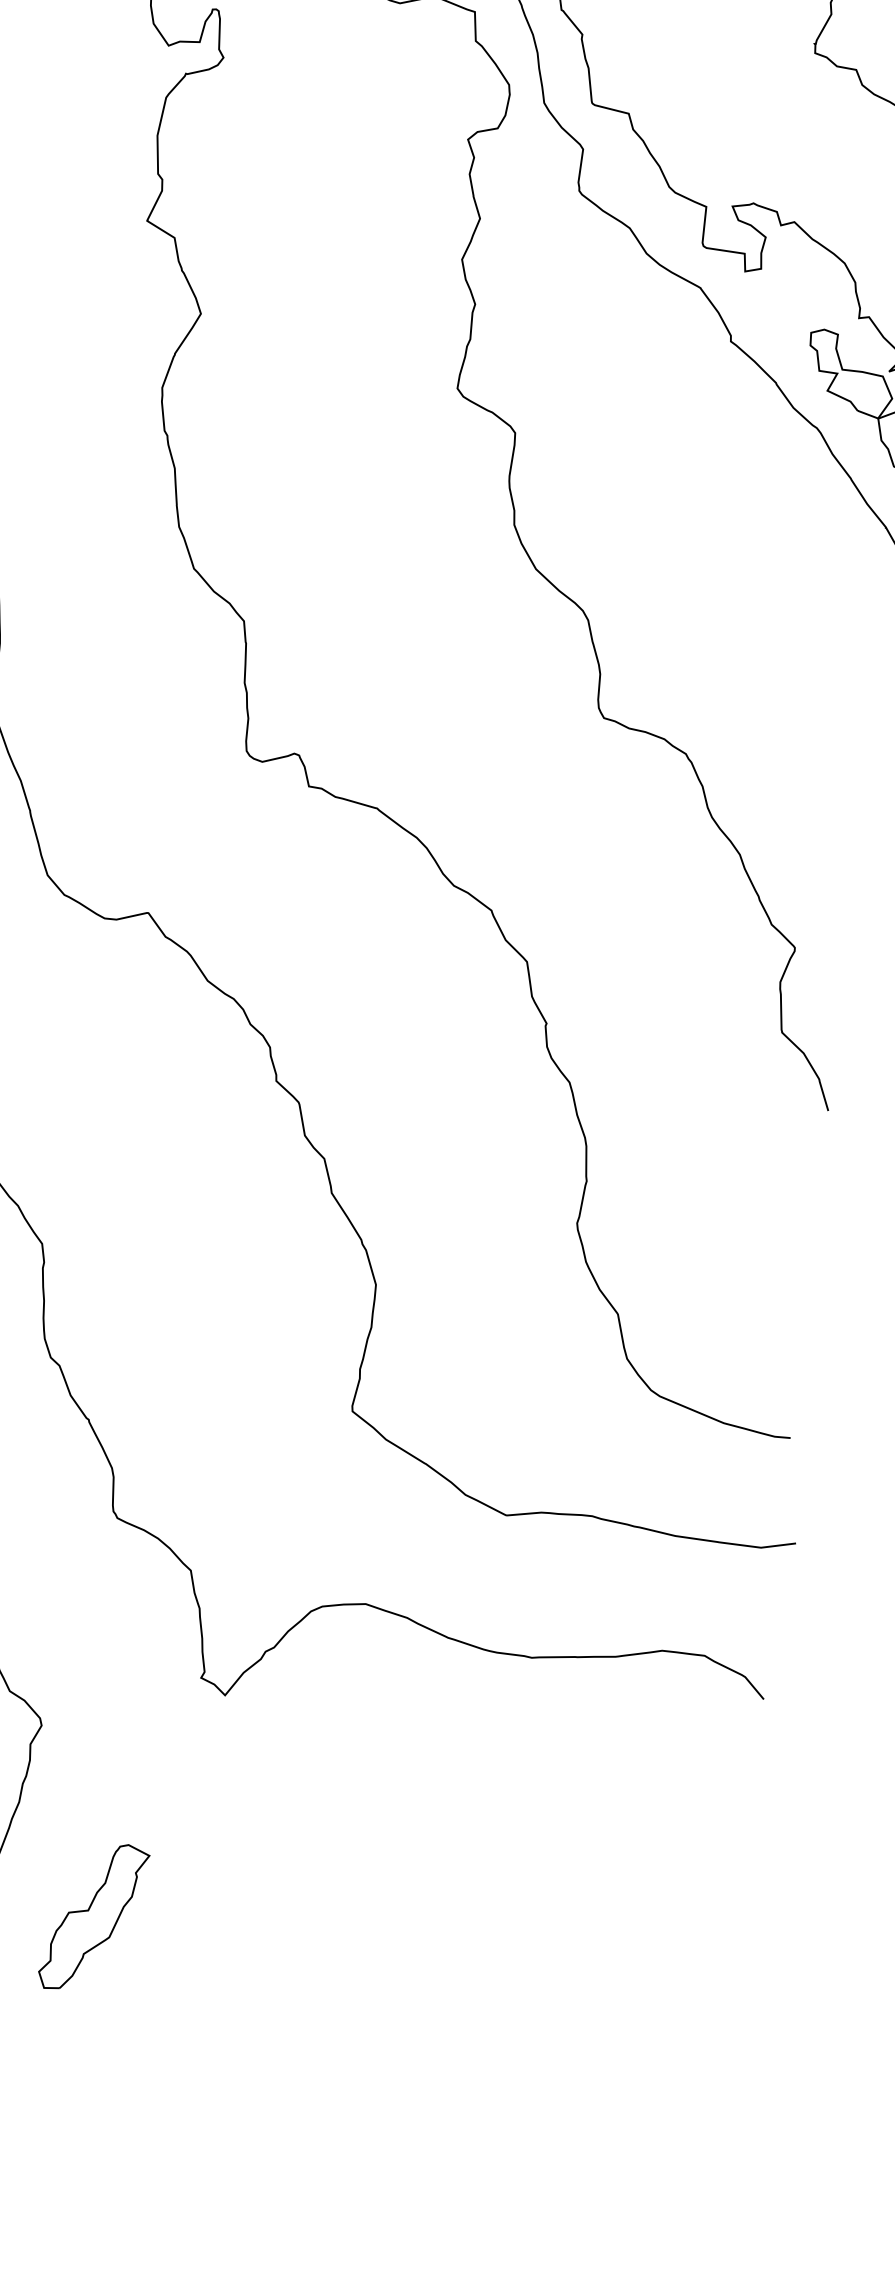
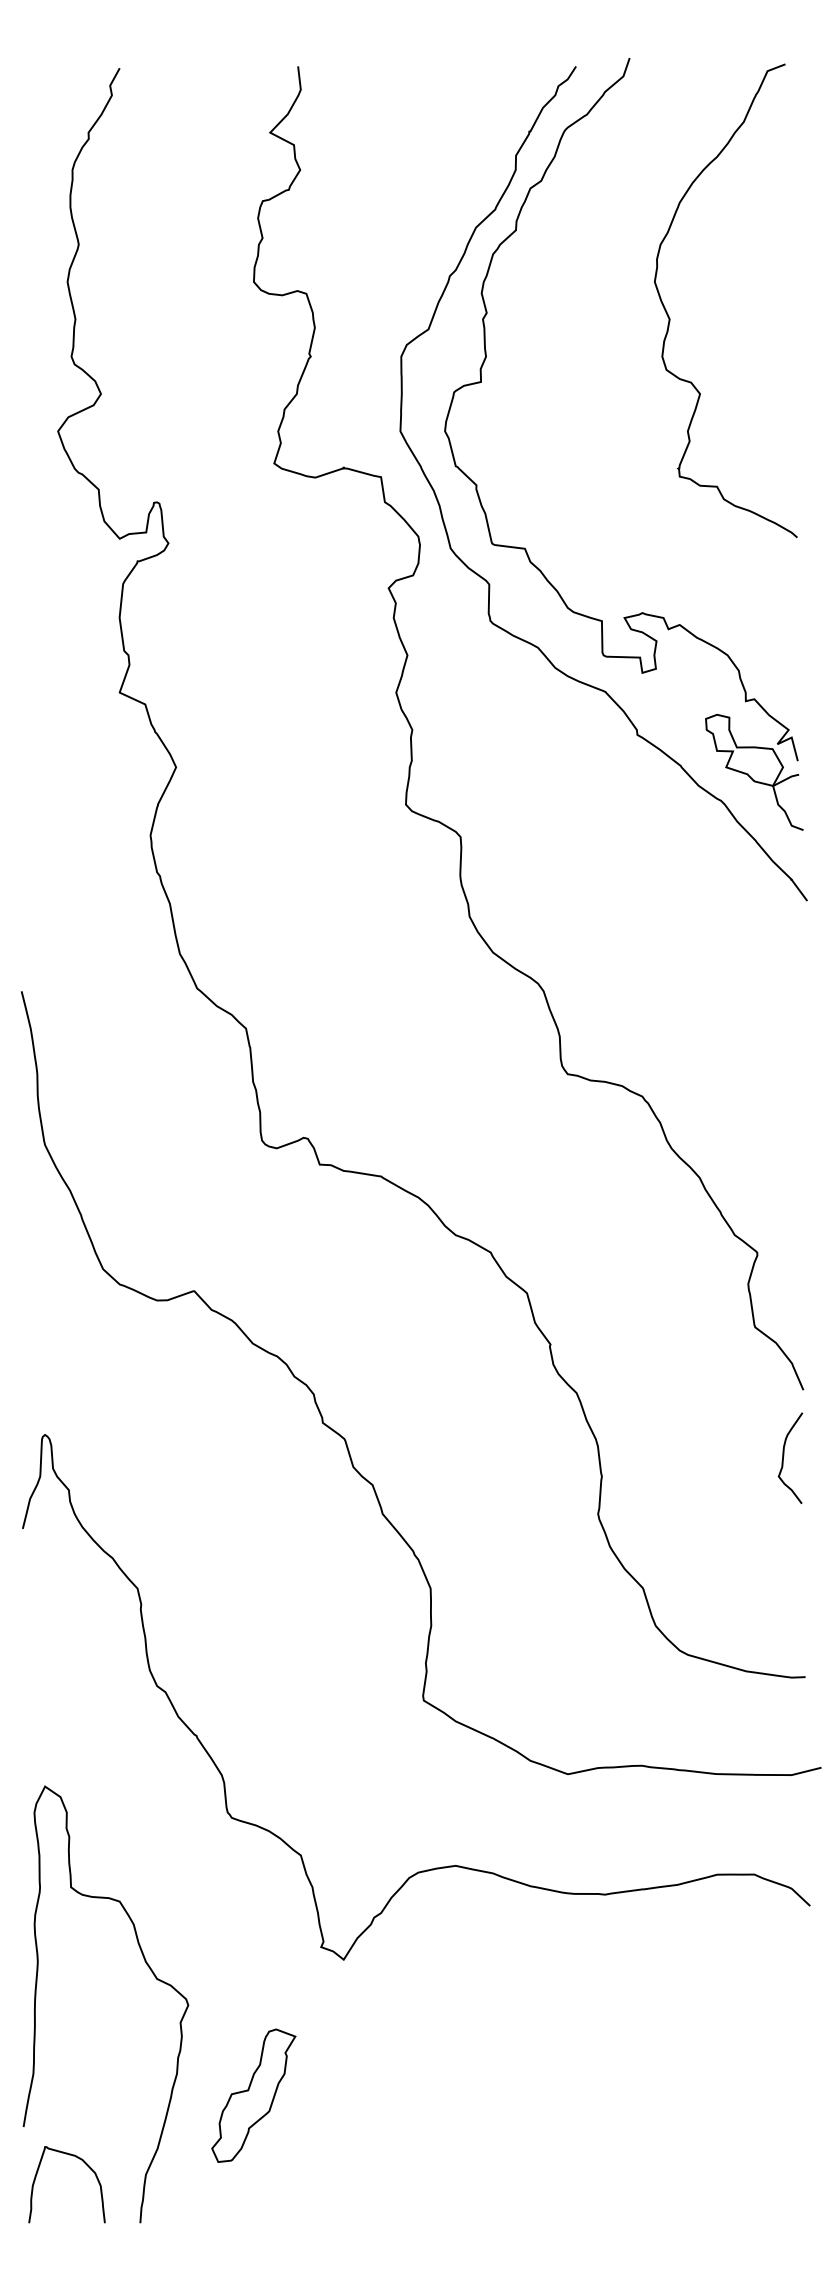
curve: (797, 1183) -> (784, 1456), added
part: (93, 1917) -> (253, 2095), moved

